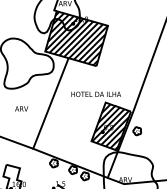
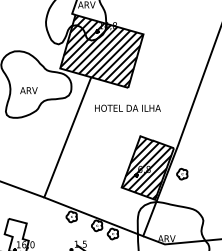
text: (95, 93) -> (127, 107), moved
text: (21, 108) -> (28, 90), moved

